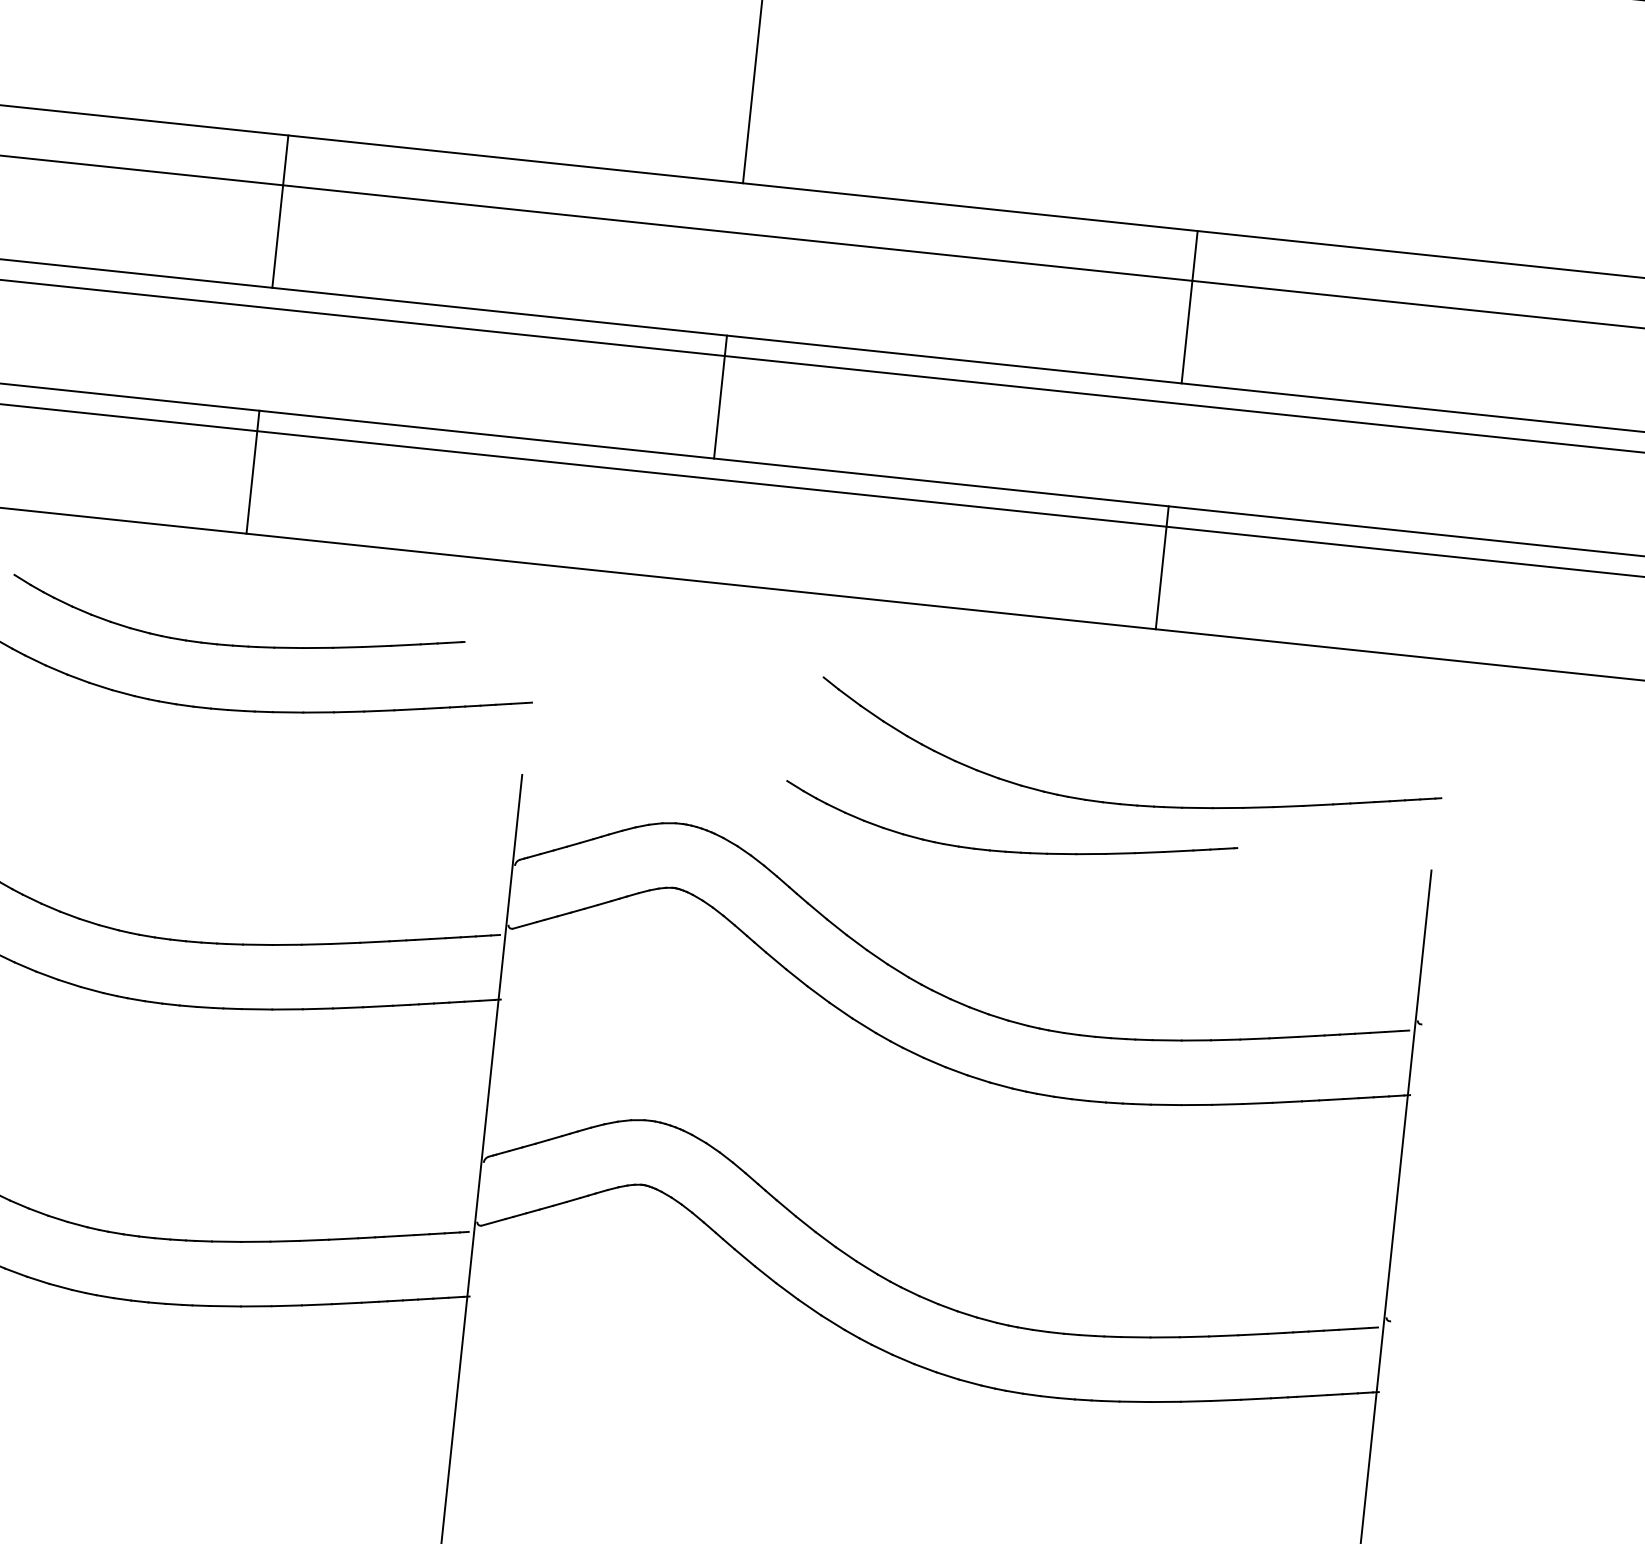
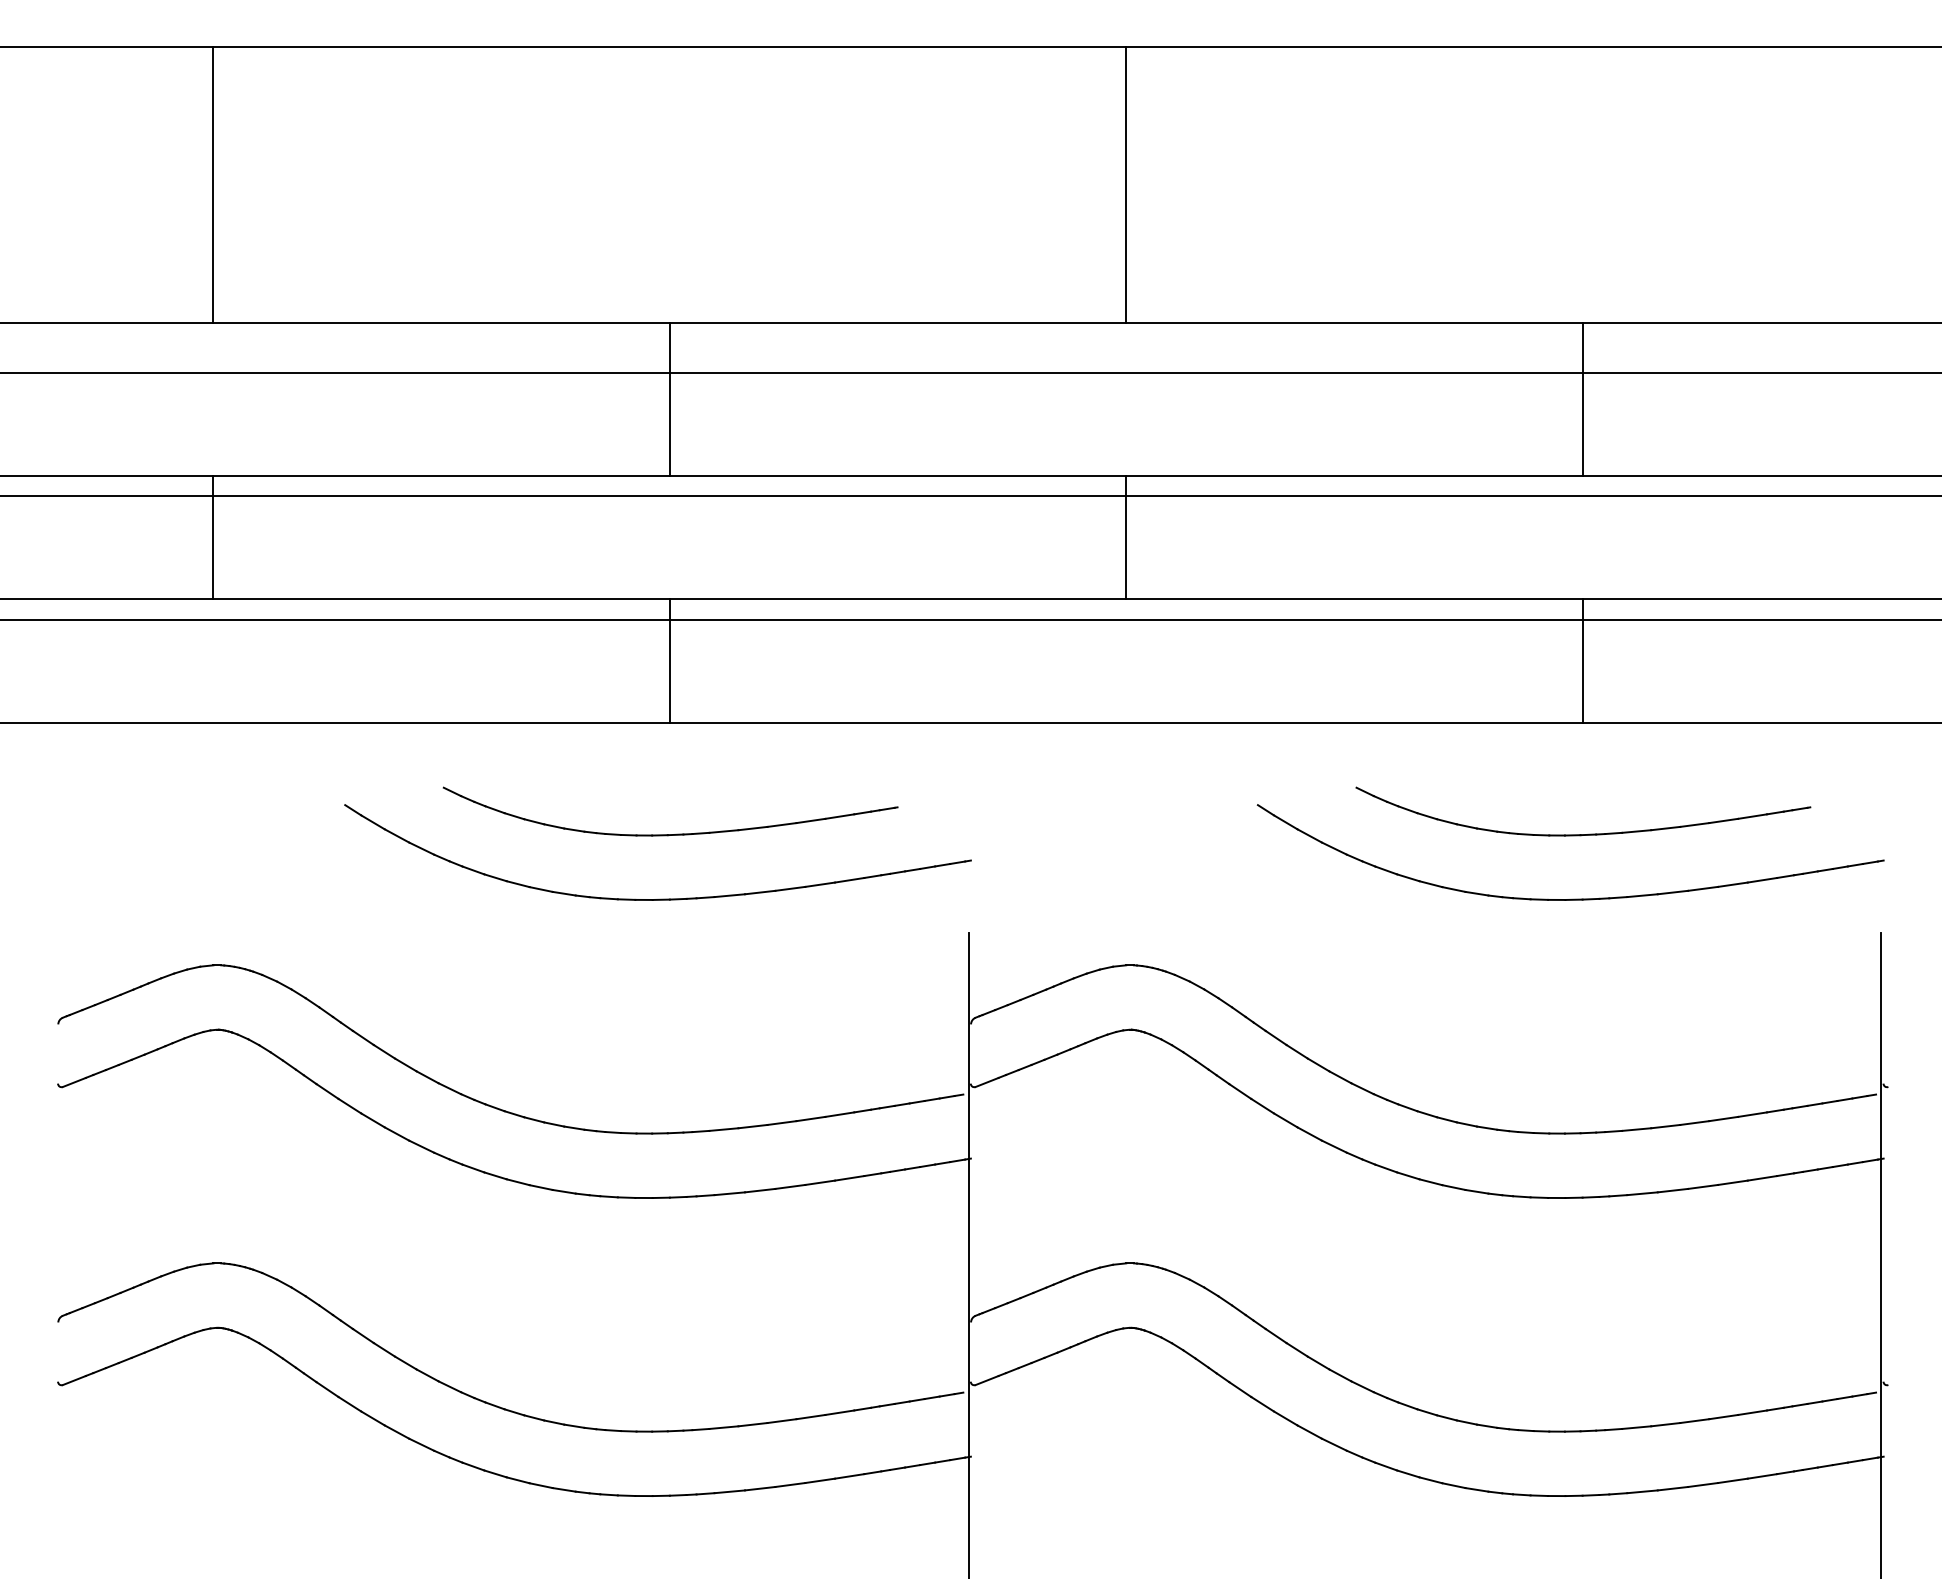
part: (1014, 851) -> (1589, 833), moved

